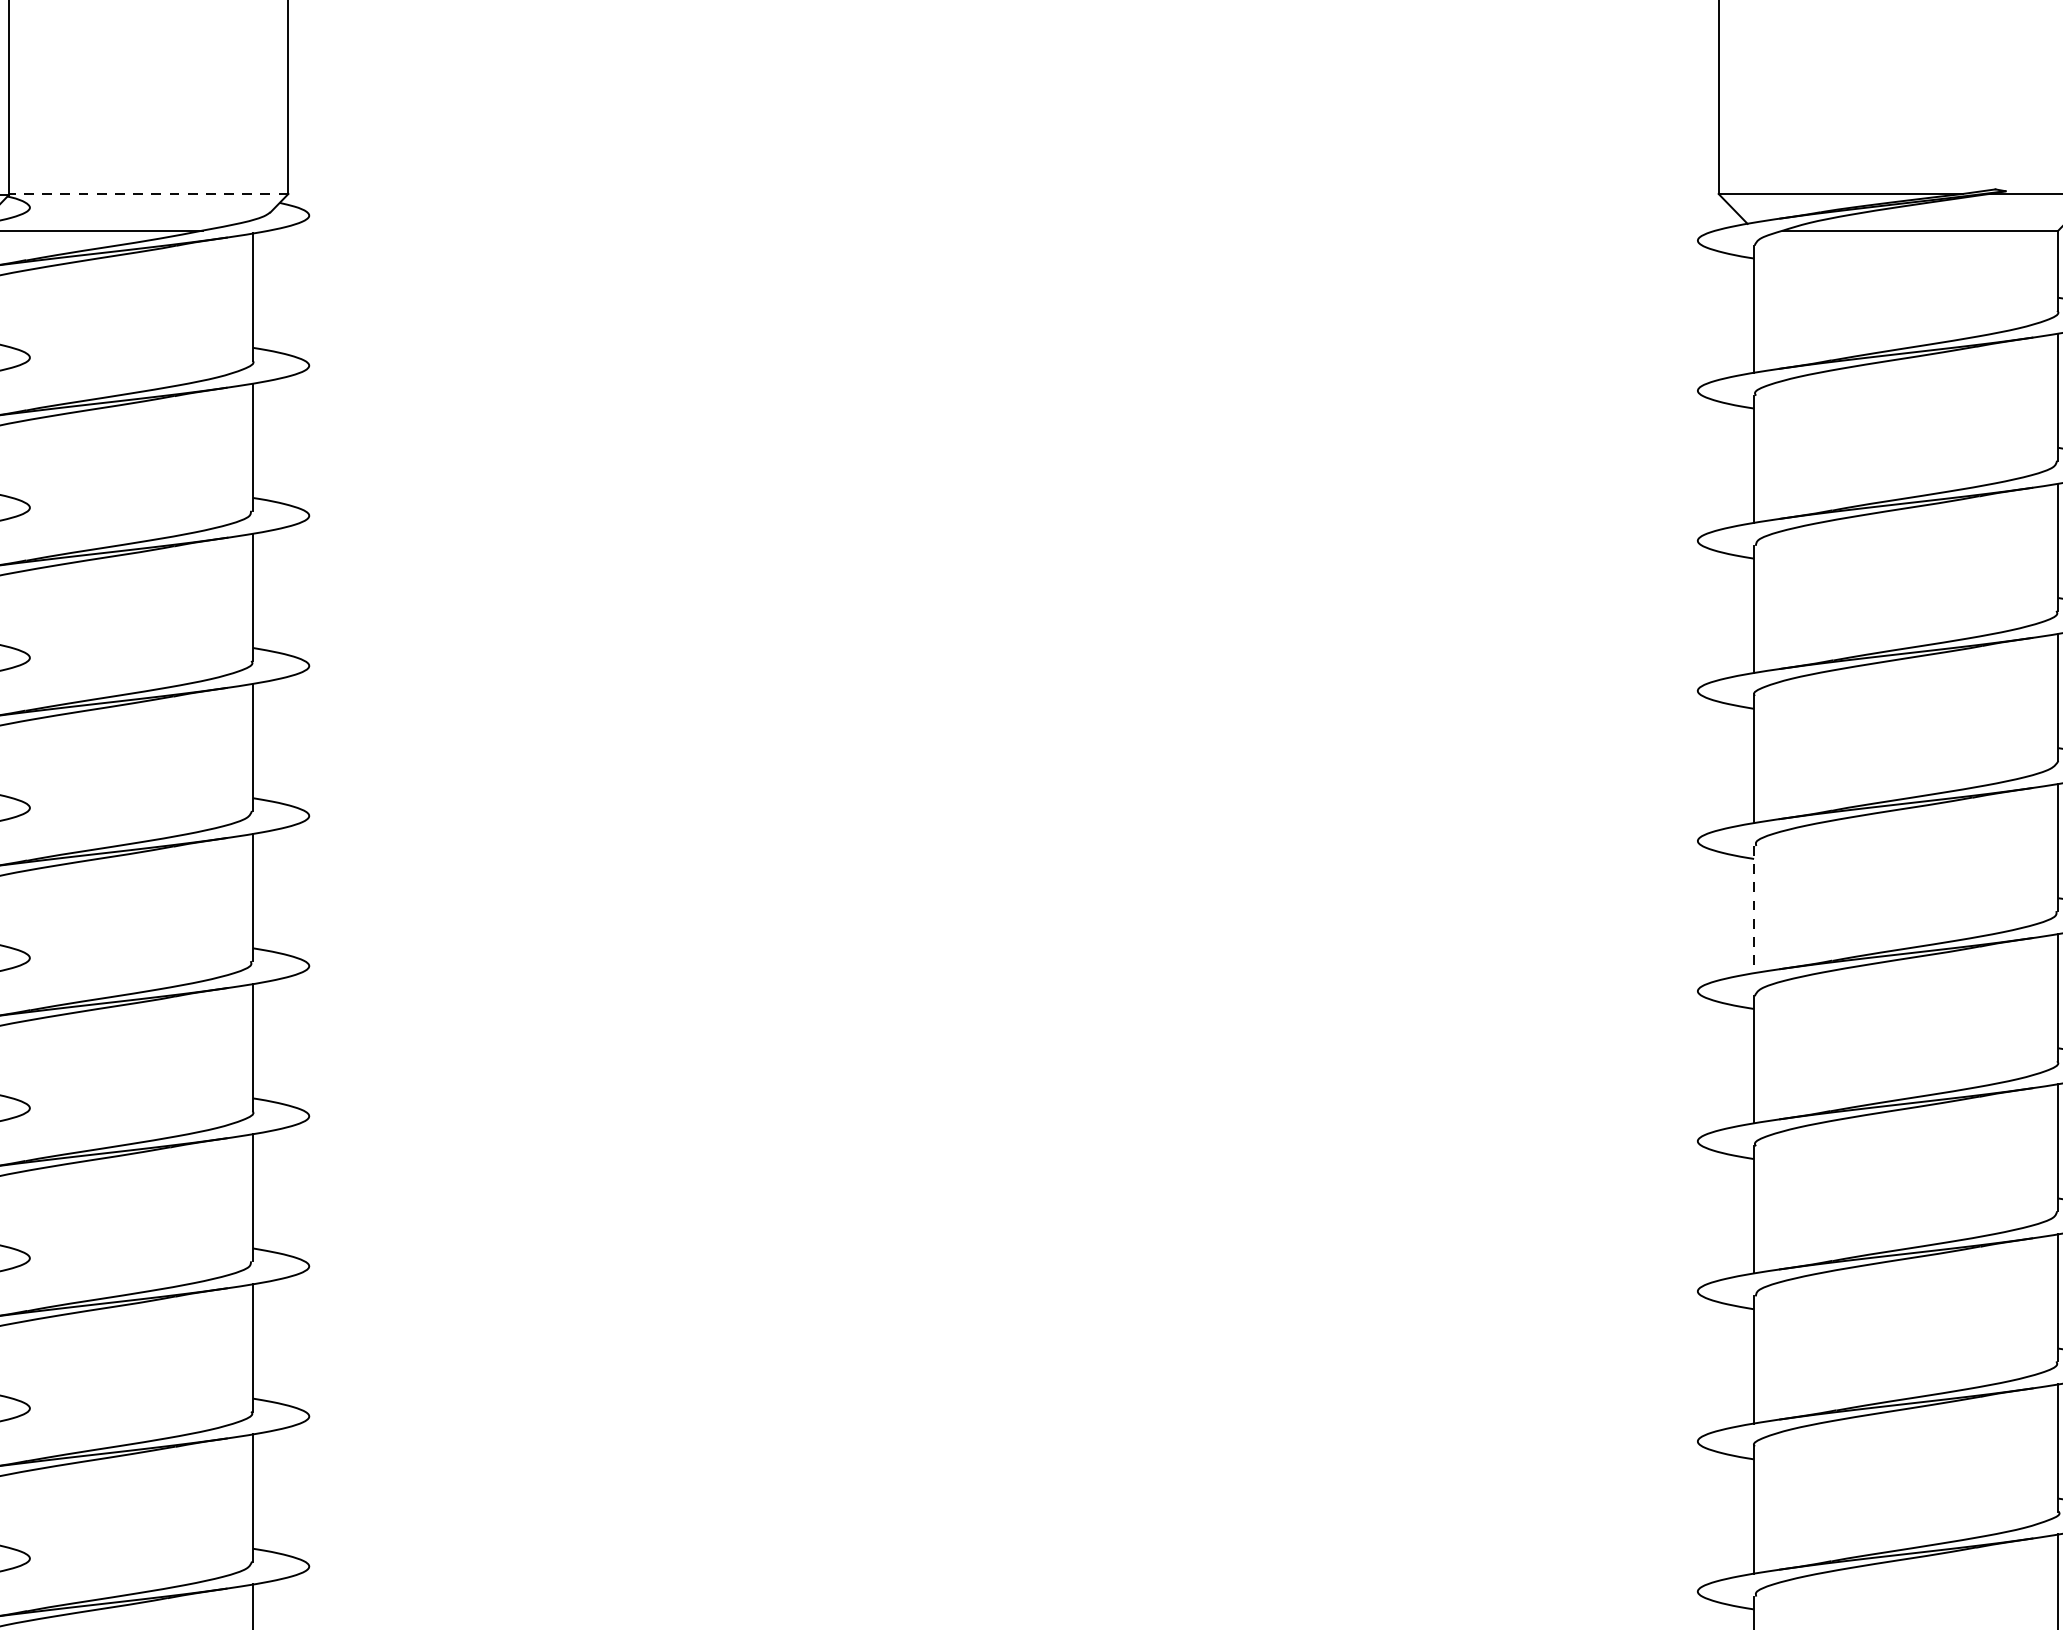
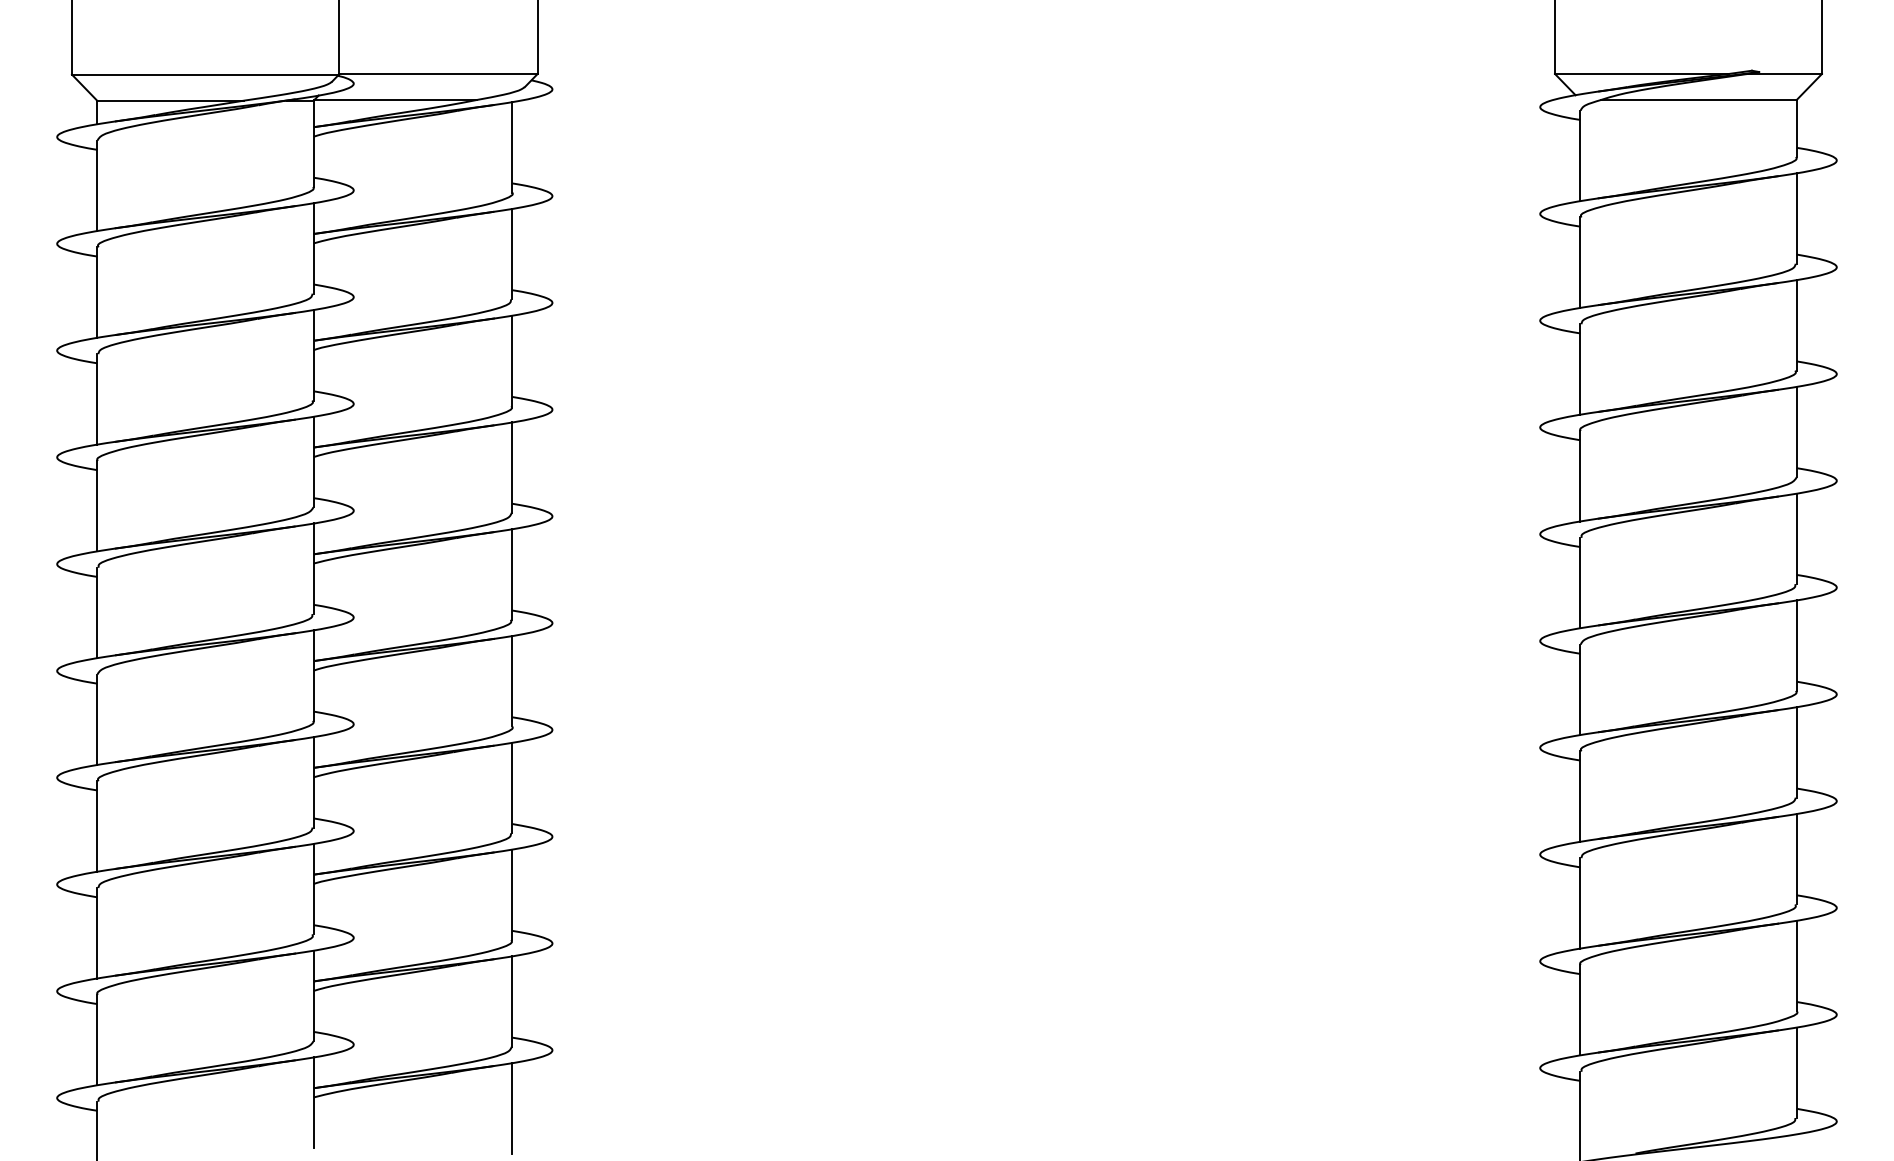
line: (147, 194) -> (437, 74), dashed -> solid
line: (1754, 910) -> (1580, 583), dashed -> solid

